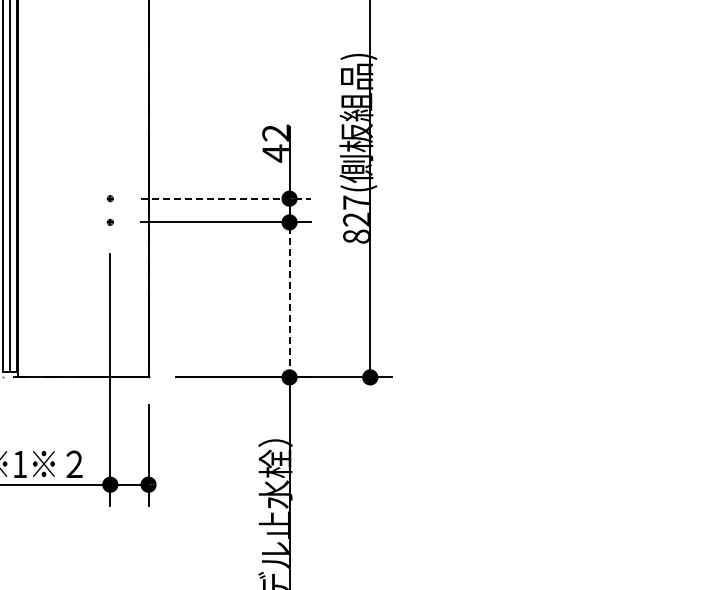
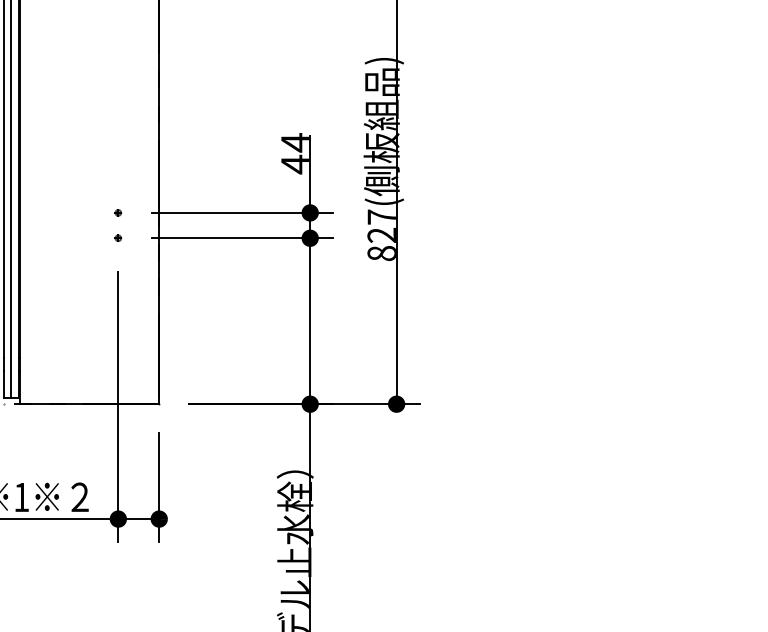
text: (275, 133) -> (295, 143), 42 -> 44
line: (226, 198) -> (242, 212), dashed -> solid
line: (289, 299) -> (310, 320), dashed -> solid

